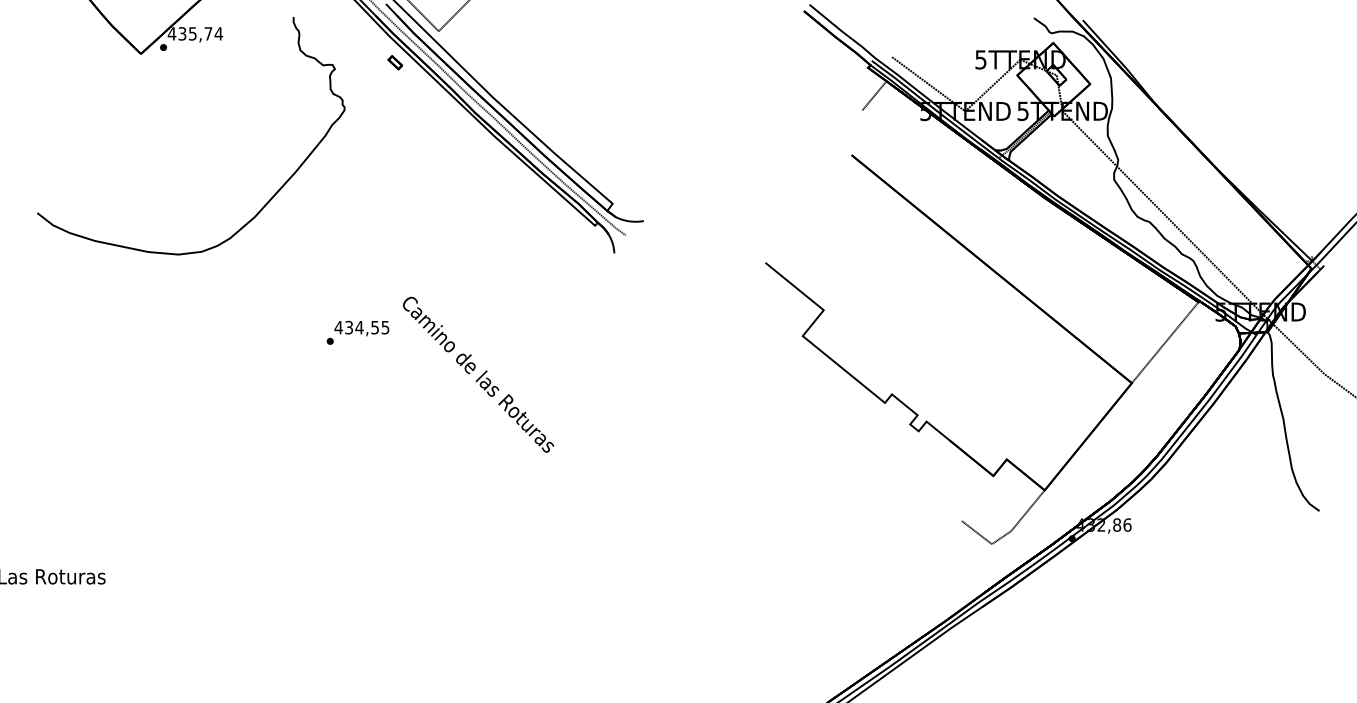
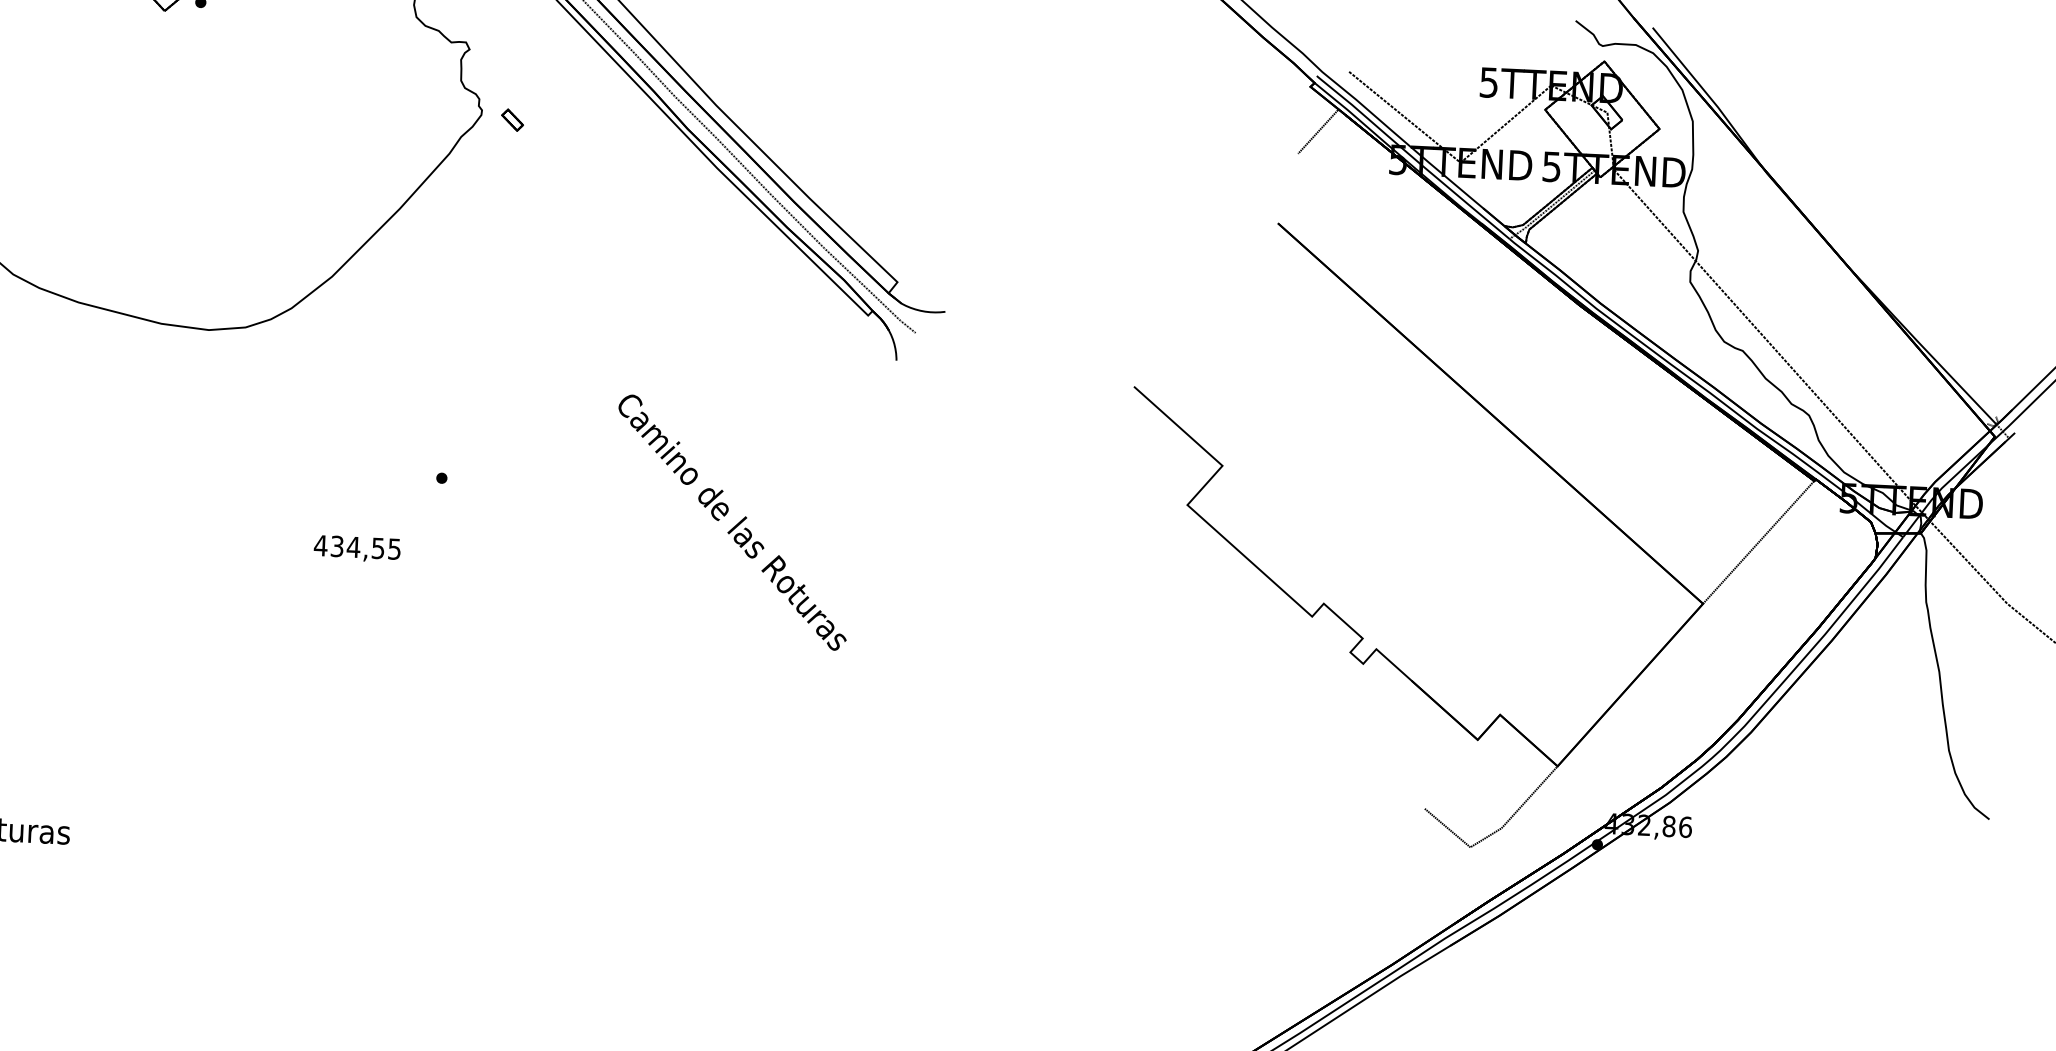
part: (395, 62) -> (512, 119), moved
text: (361, 328) -> (356, 548), moved
text: (478, 374) -> (732, 522), moved

